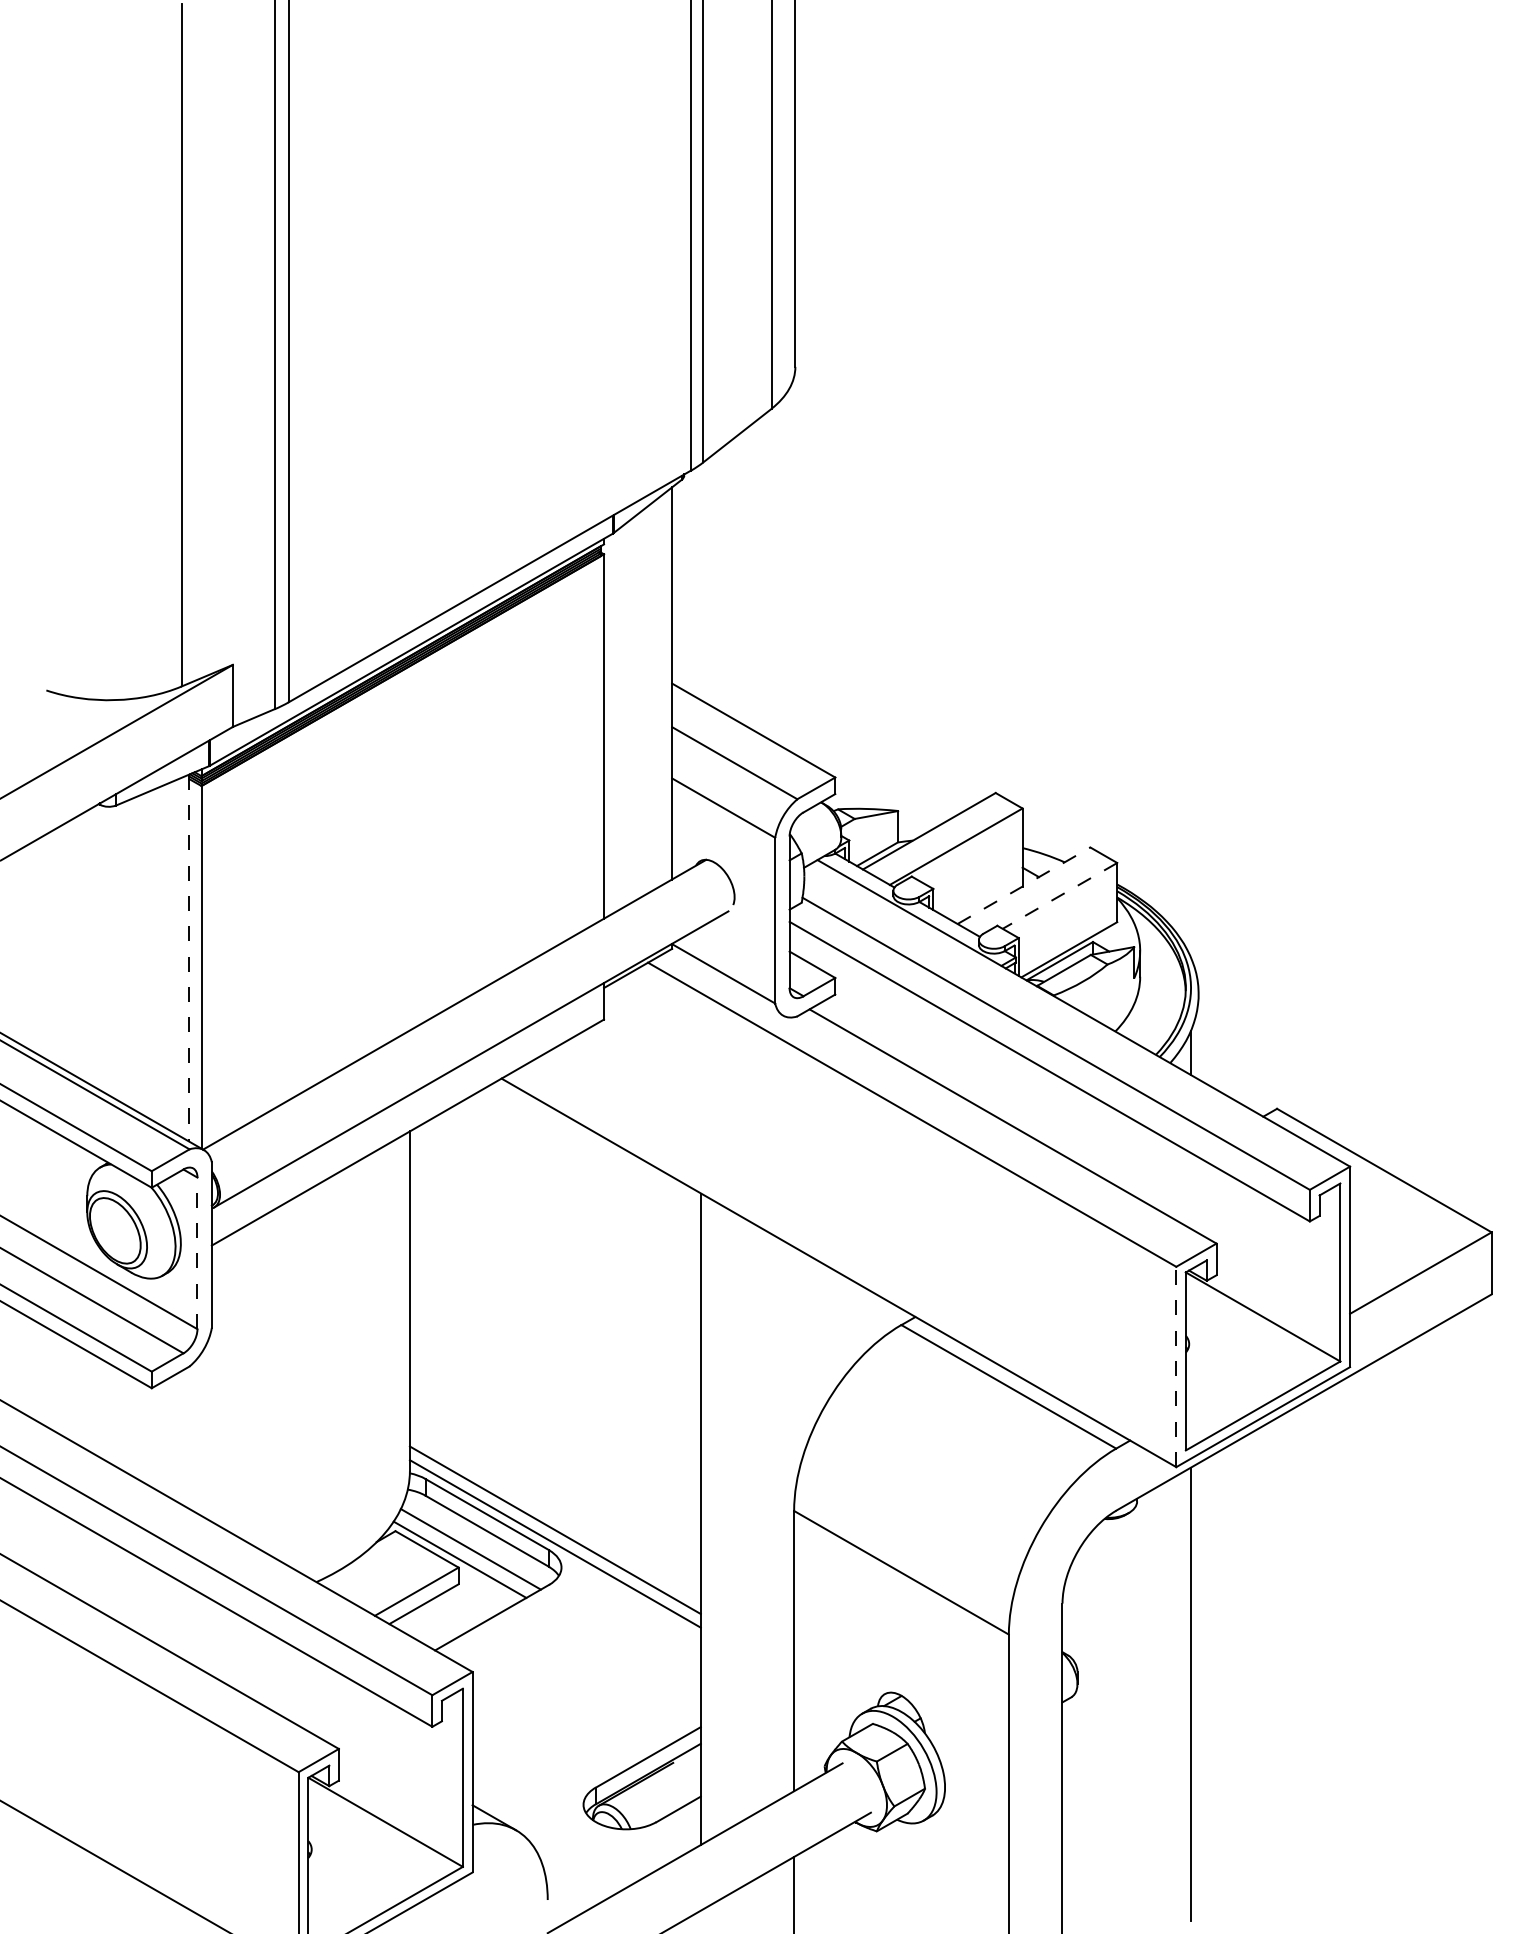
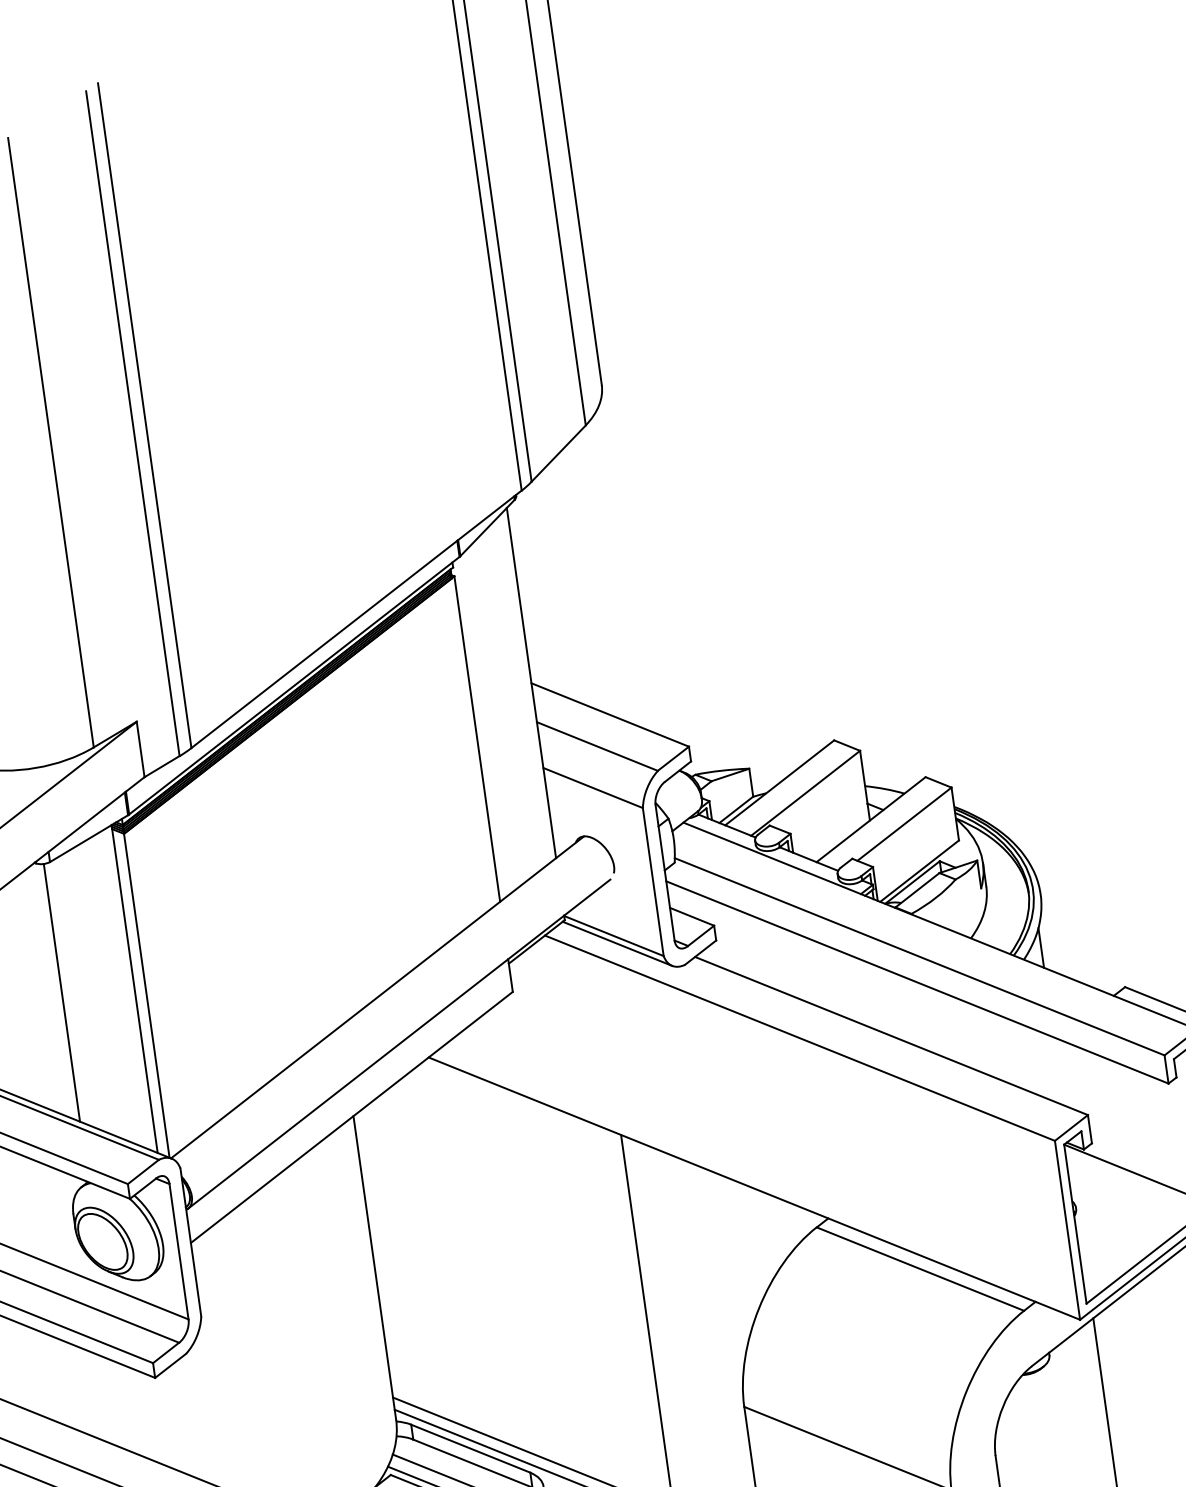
line: (1024, 885) -> (871, 819), dashed -> solid
line: (1059, 896) -> (904, 824), dashed -> solid
line: (108, 950) -> (61, 992), added
line: (189, 958) -> (134, 989), dashed -> solid
line: (726, 982) -> (617, 943), added
line: (197, 1253) -> (179, 1251), dashed -> solid
line: (1176, 1366) -> (1067, 1229), dashed -> solid

